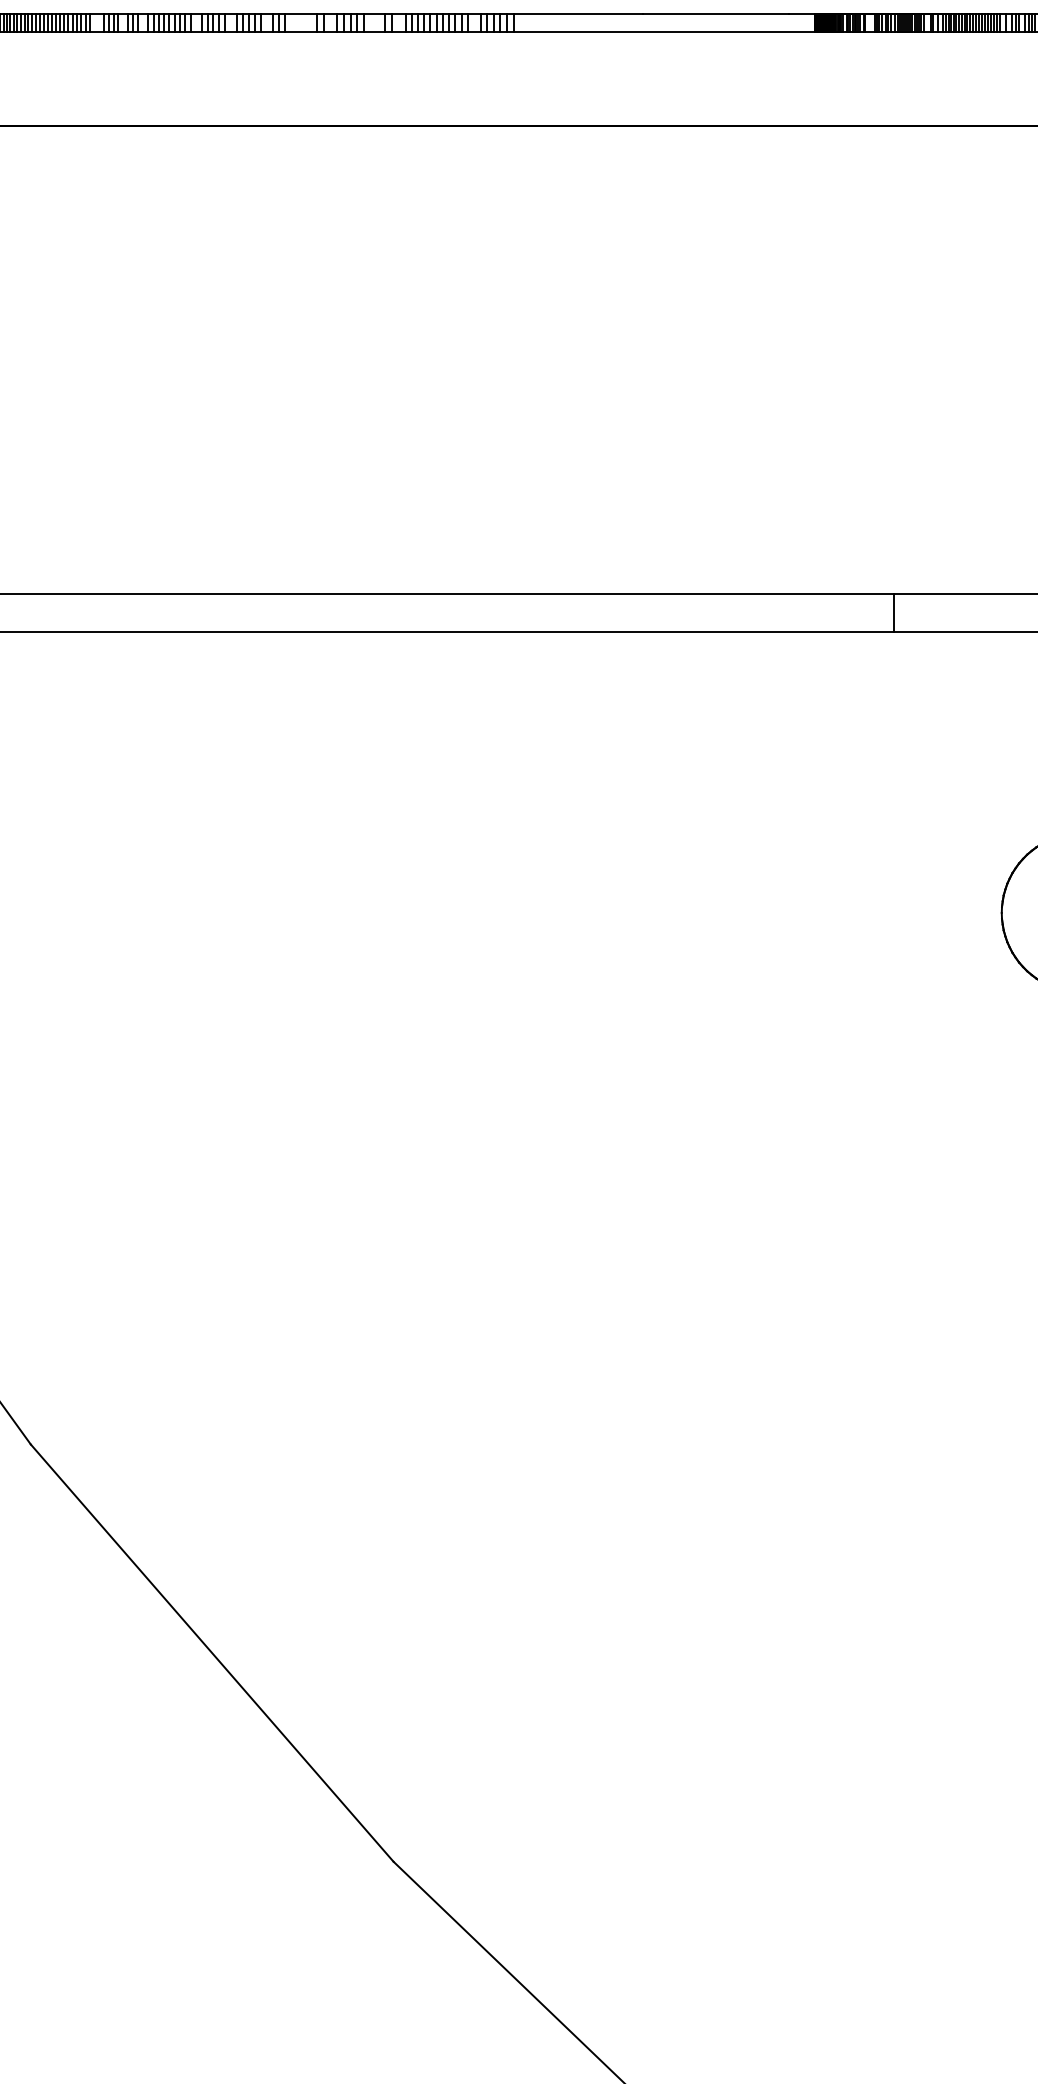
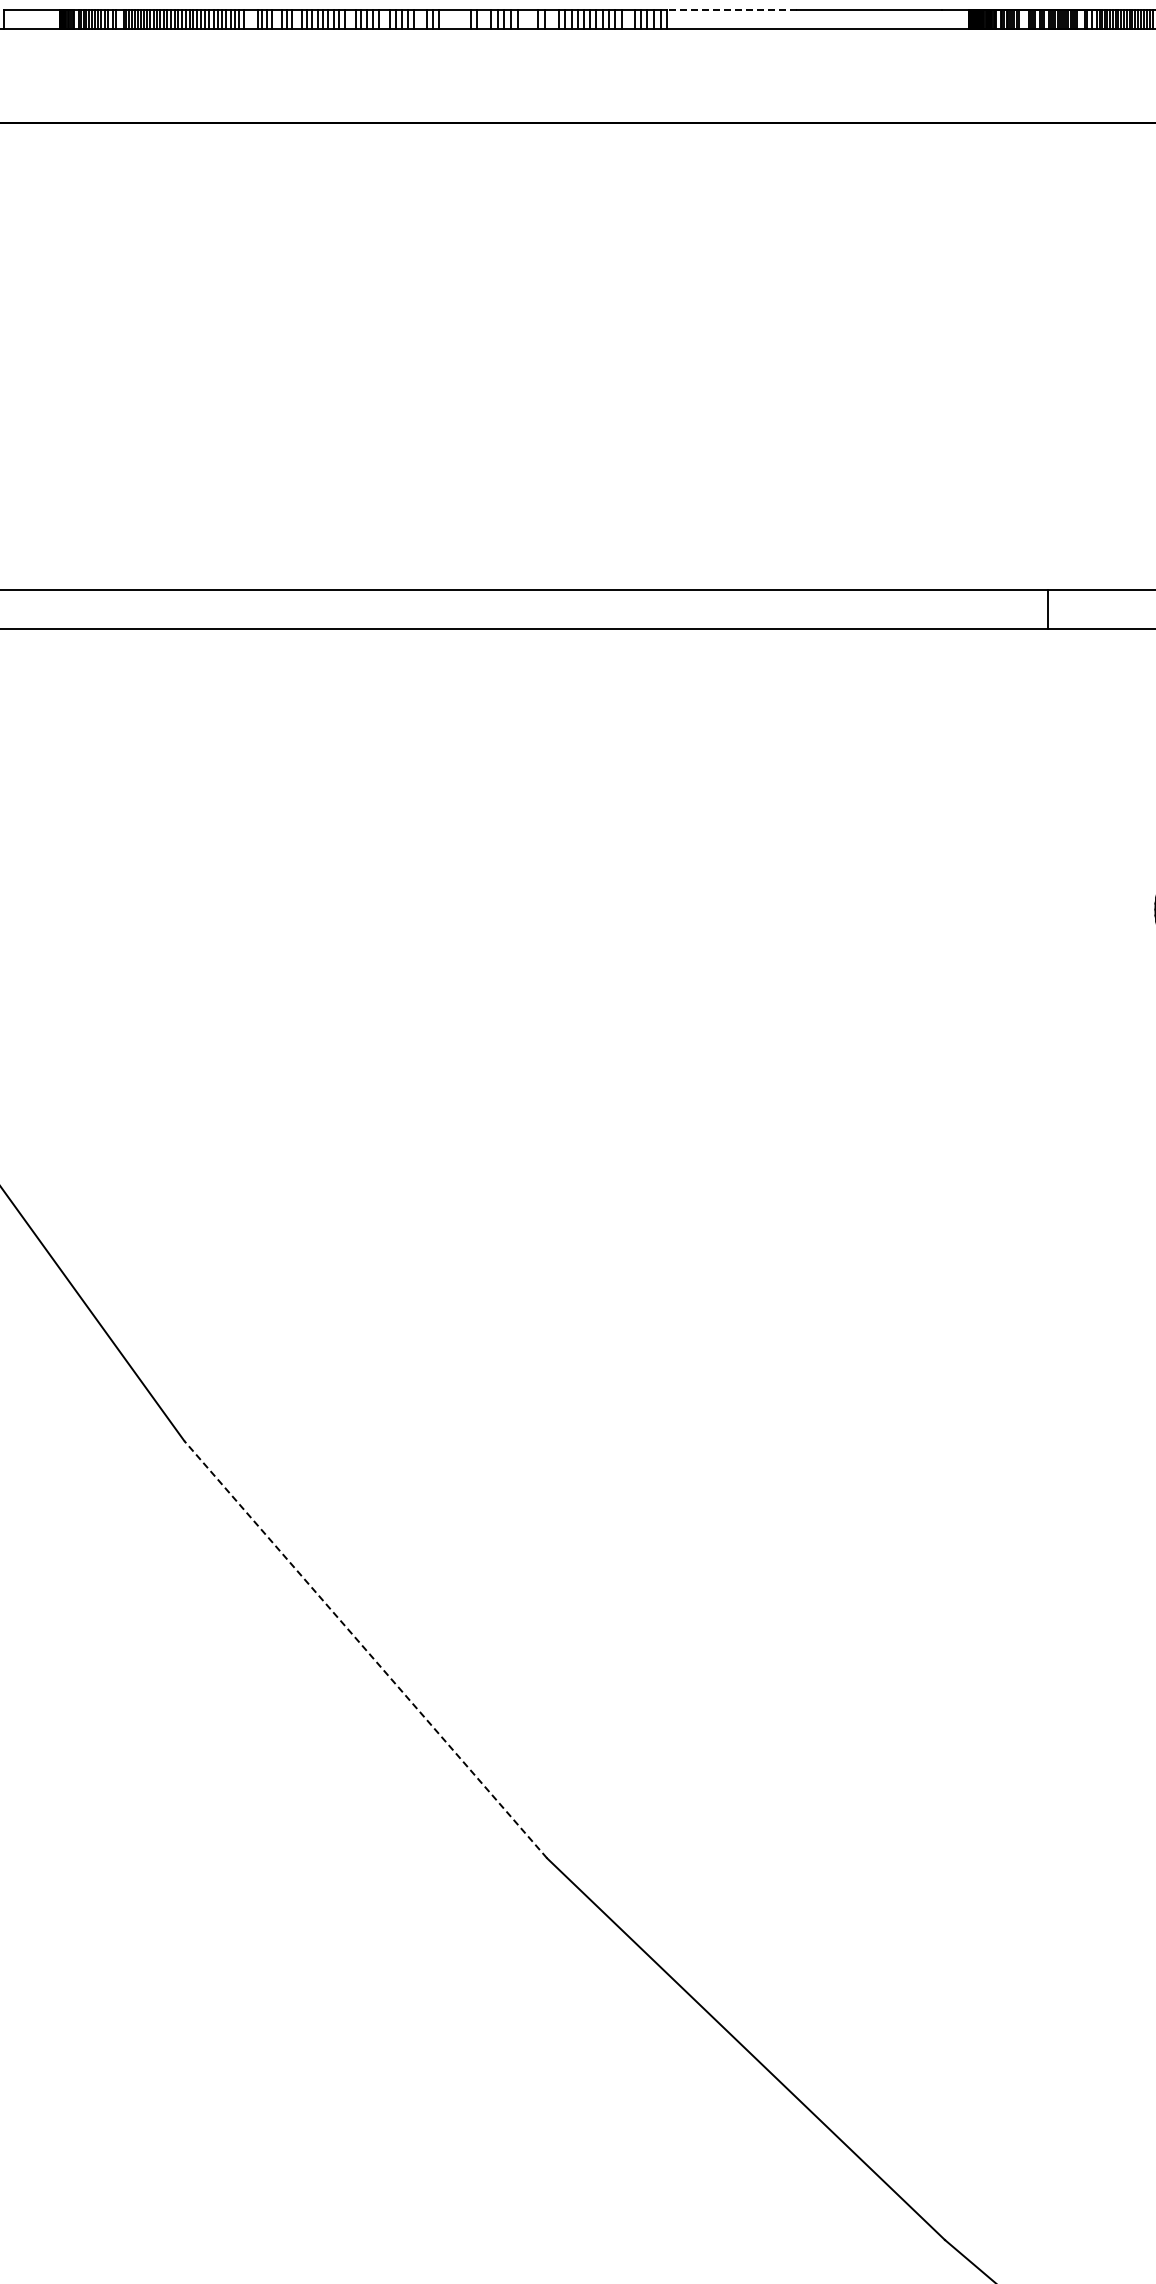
line: (578, 13) -> (732, 10), solid -> dashed
line: (211, 1652) -> (365, 1649), solid -> dashed

